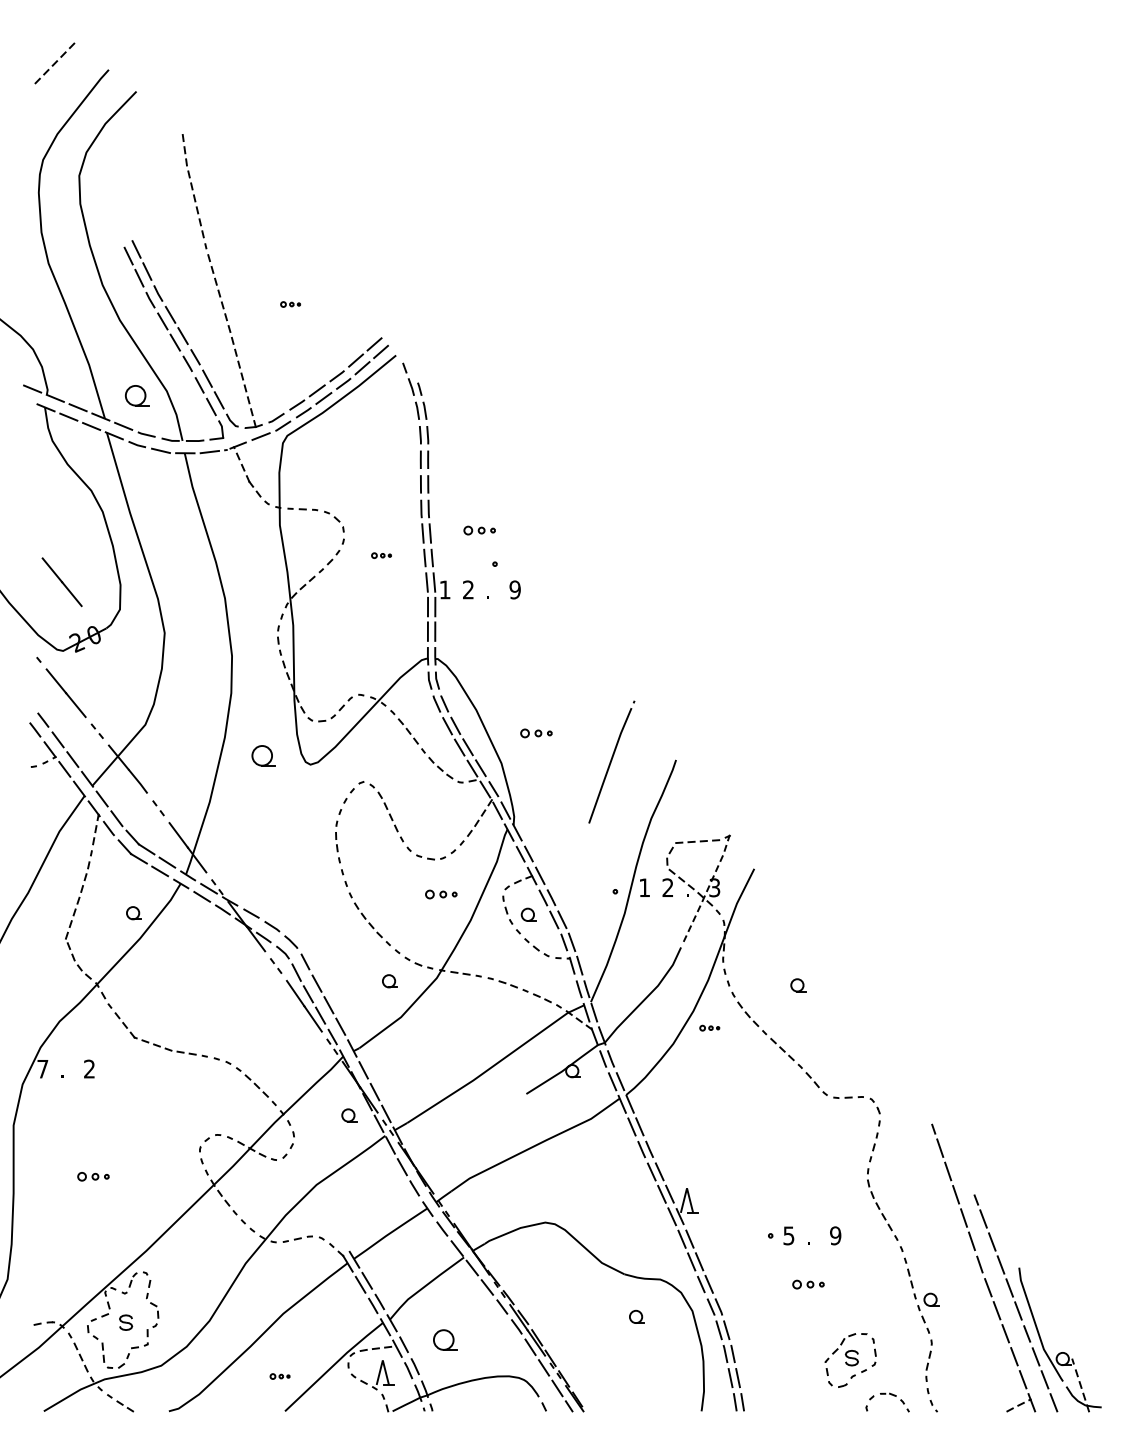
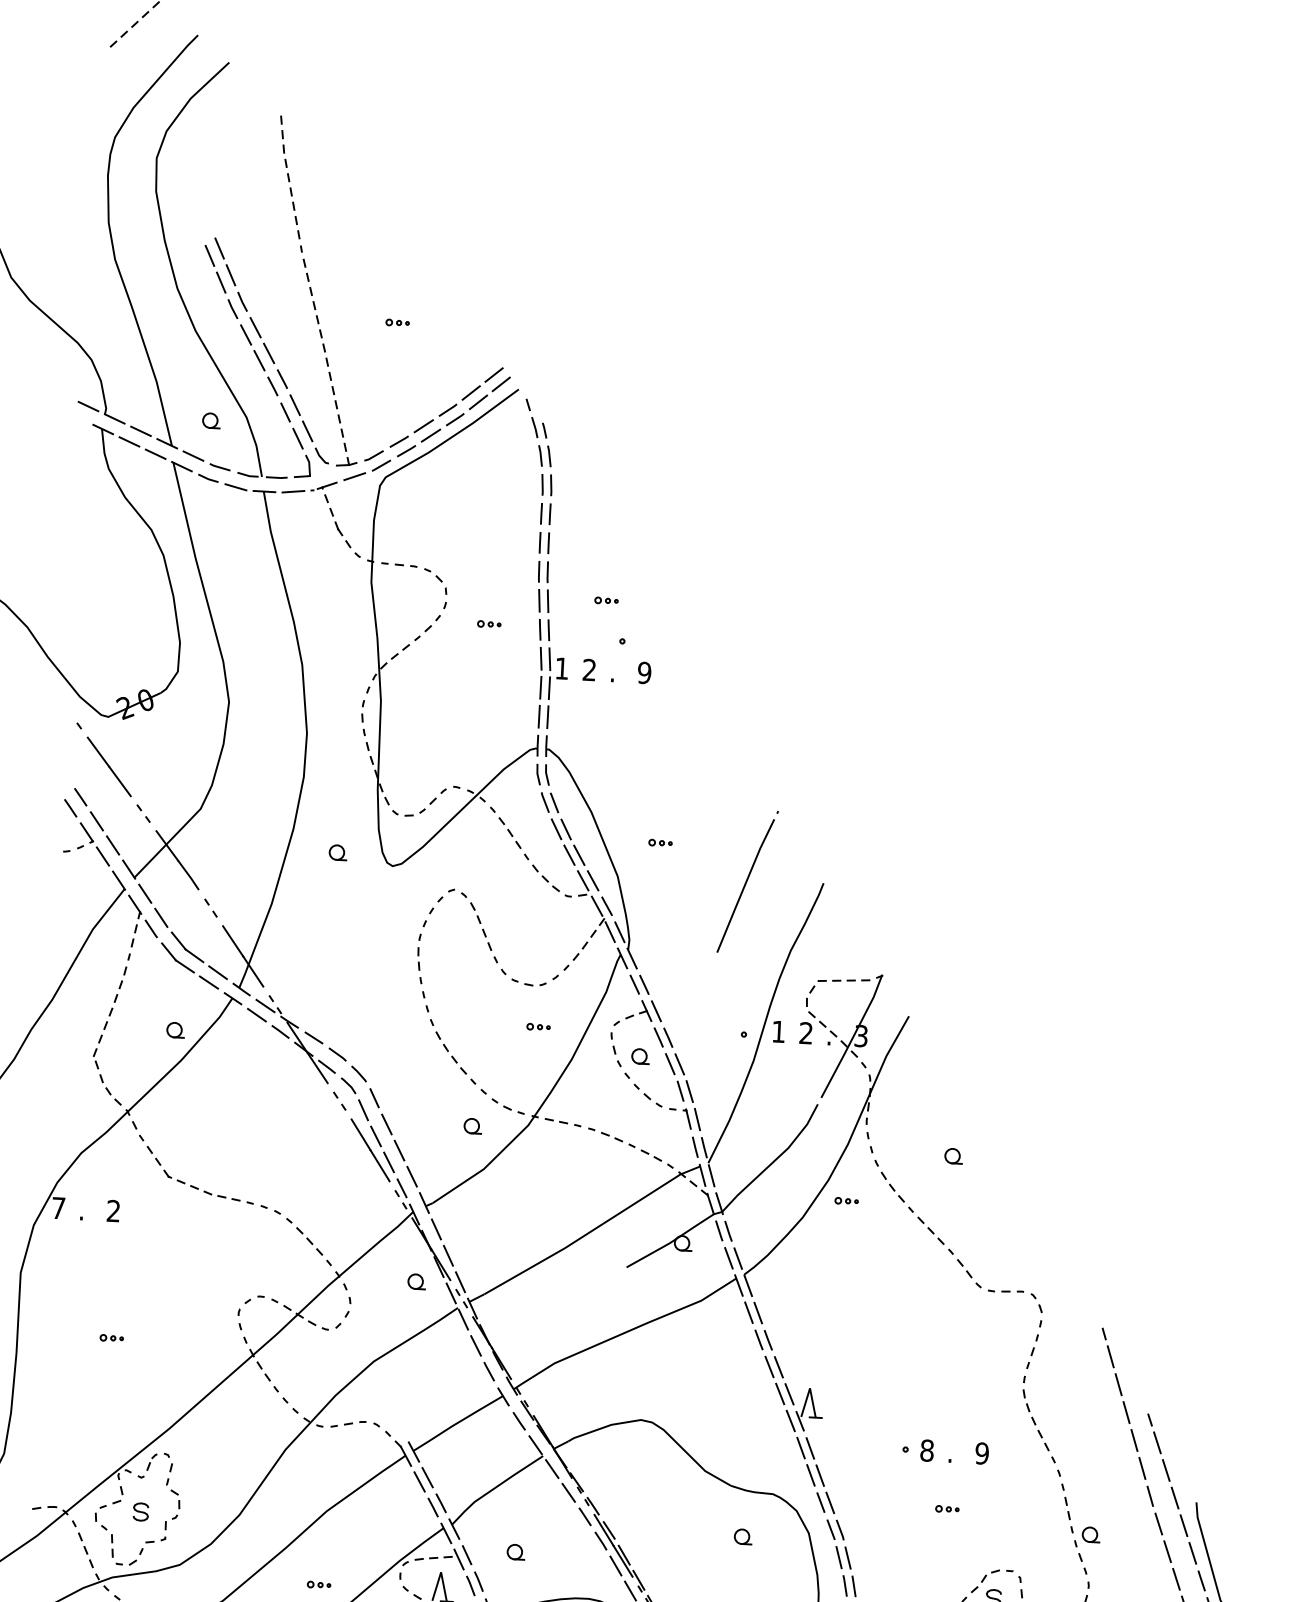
part: (137, 395) -> (211, 420), size x0.62
part: (479, 530) -> (606, 600), size x0.62
line: (61, 582) -> (110, 636), removed
part: (535, 732) -> (659, 842), size x0.62
part: (263, 755) -> (337, 852), size x0.62
line: (708, 888) -> (853, 1036), dashed -> solid
part: (440, 894) -> (537, 1027), size x0.62
part: (93, 1176) -> (111, 1337), size x0.62
text: (788, 1235) -> (926, 1450), 5 -> 8
part: (808, 1284) -> (947, 1509), size x0.62
part: (445, 1339) -> (516, 1551), size x0.62

